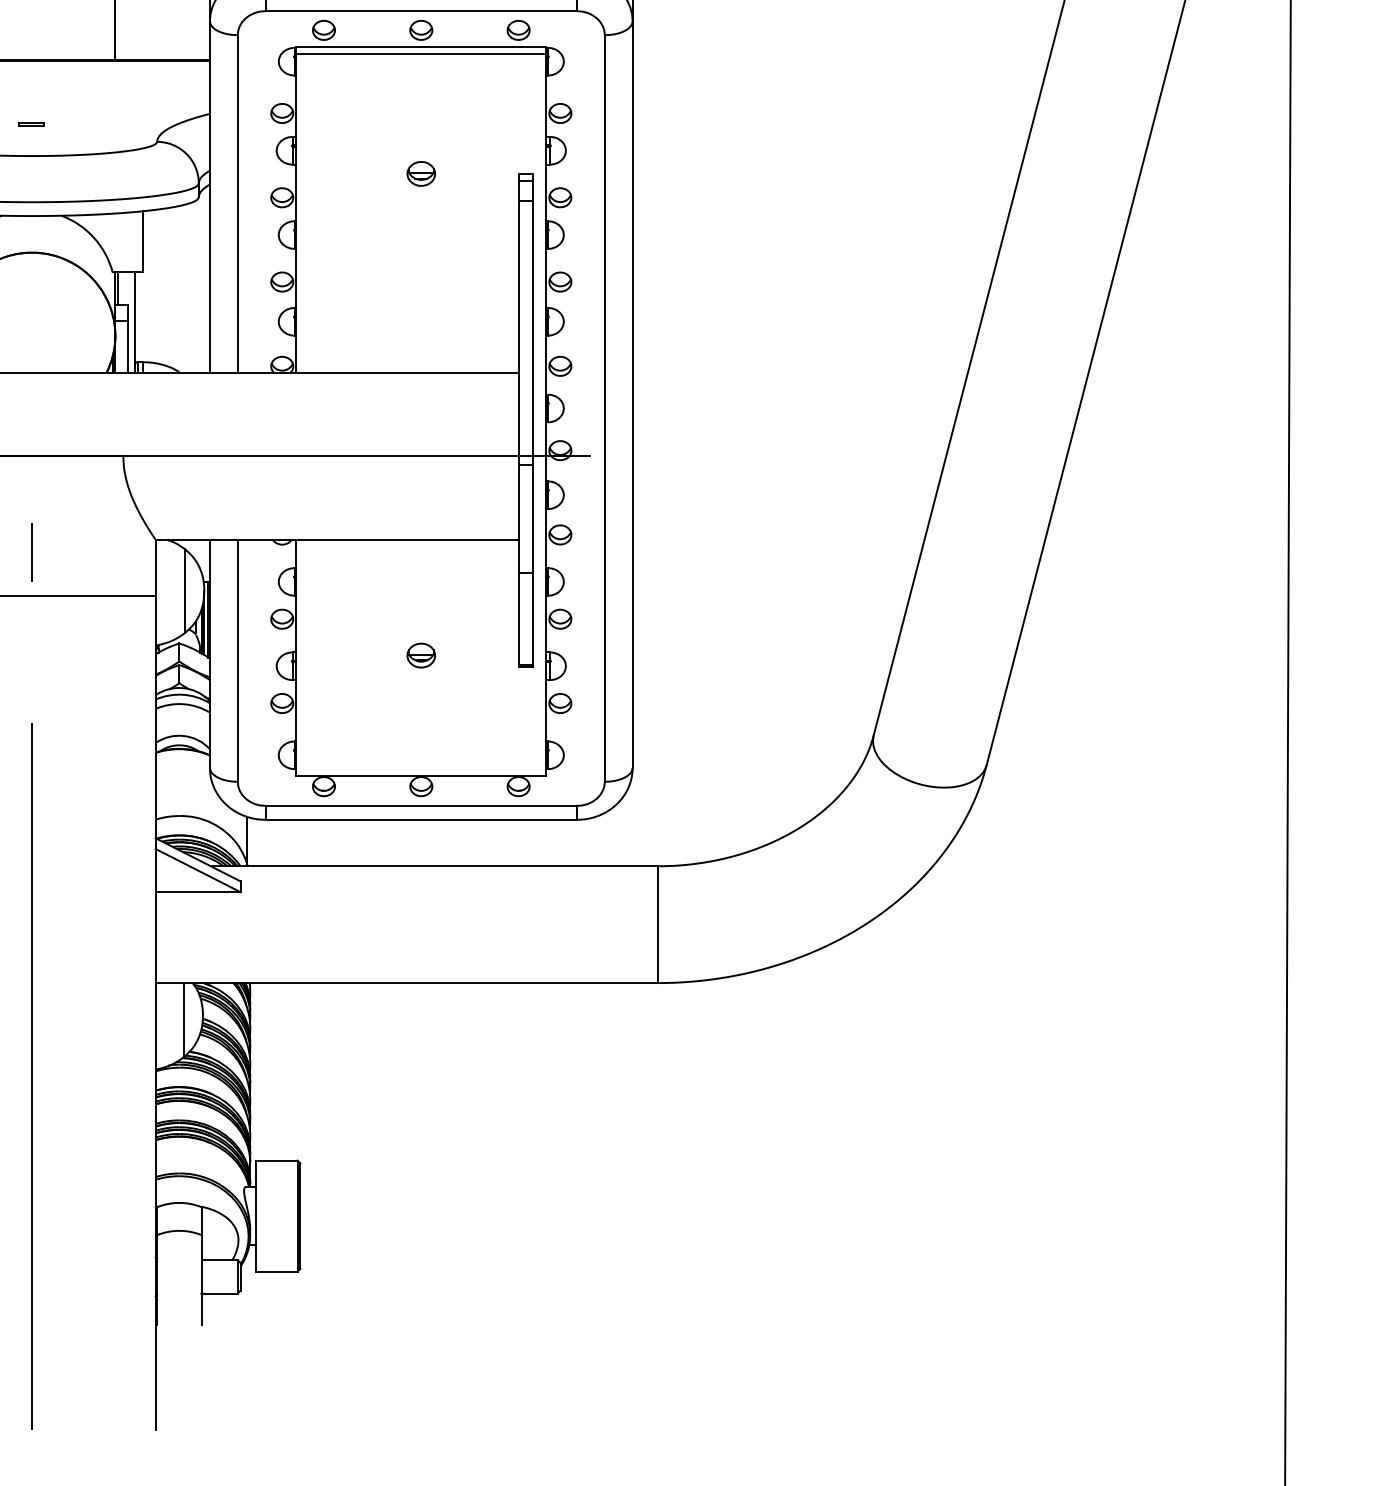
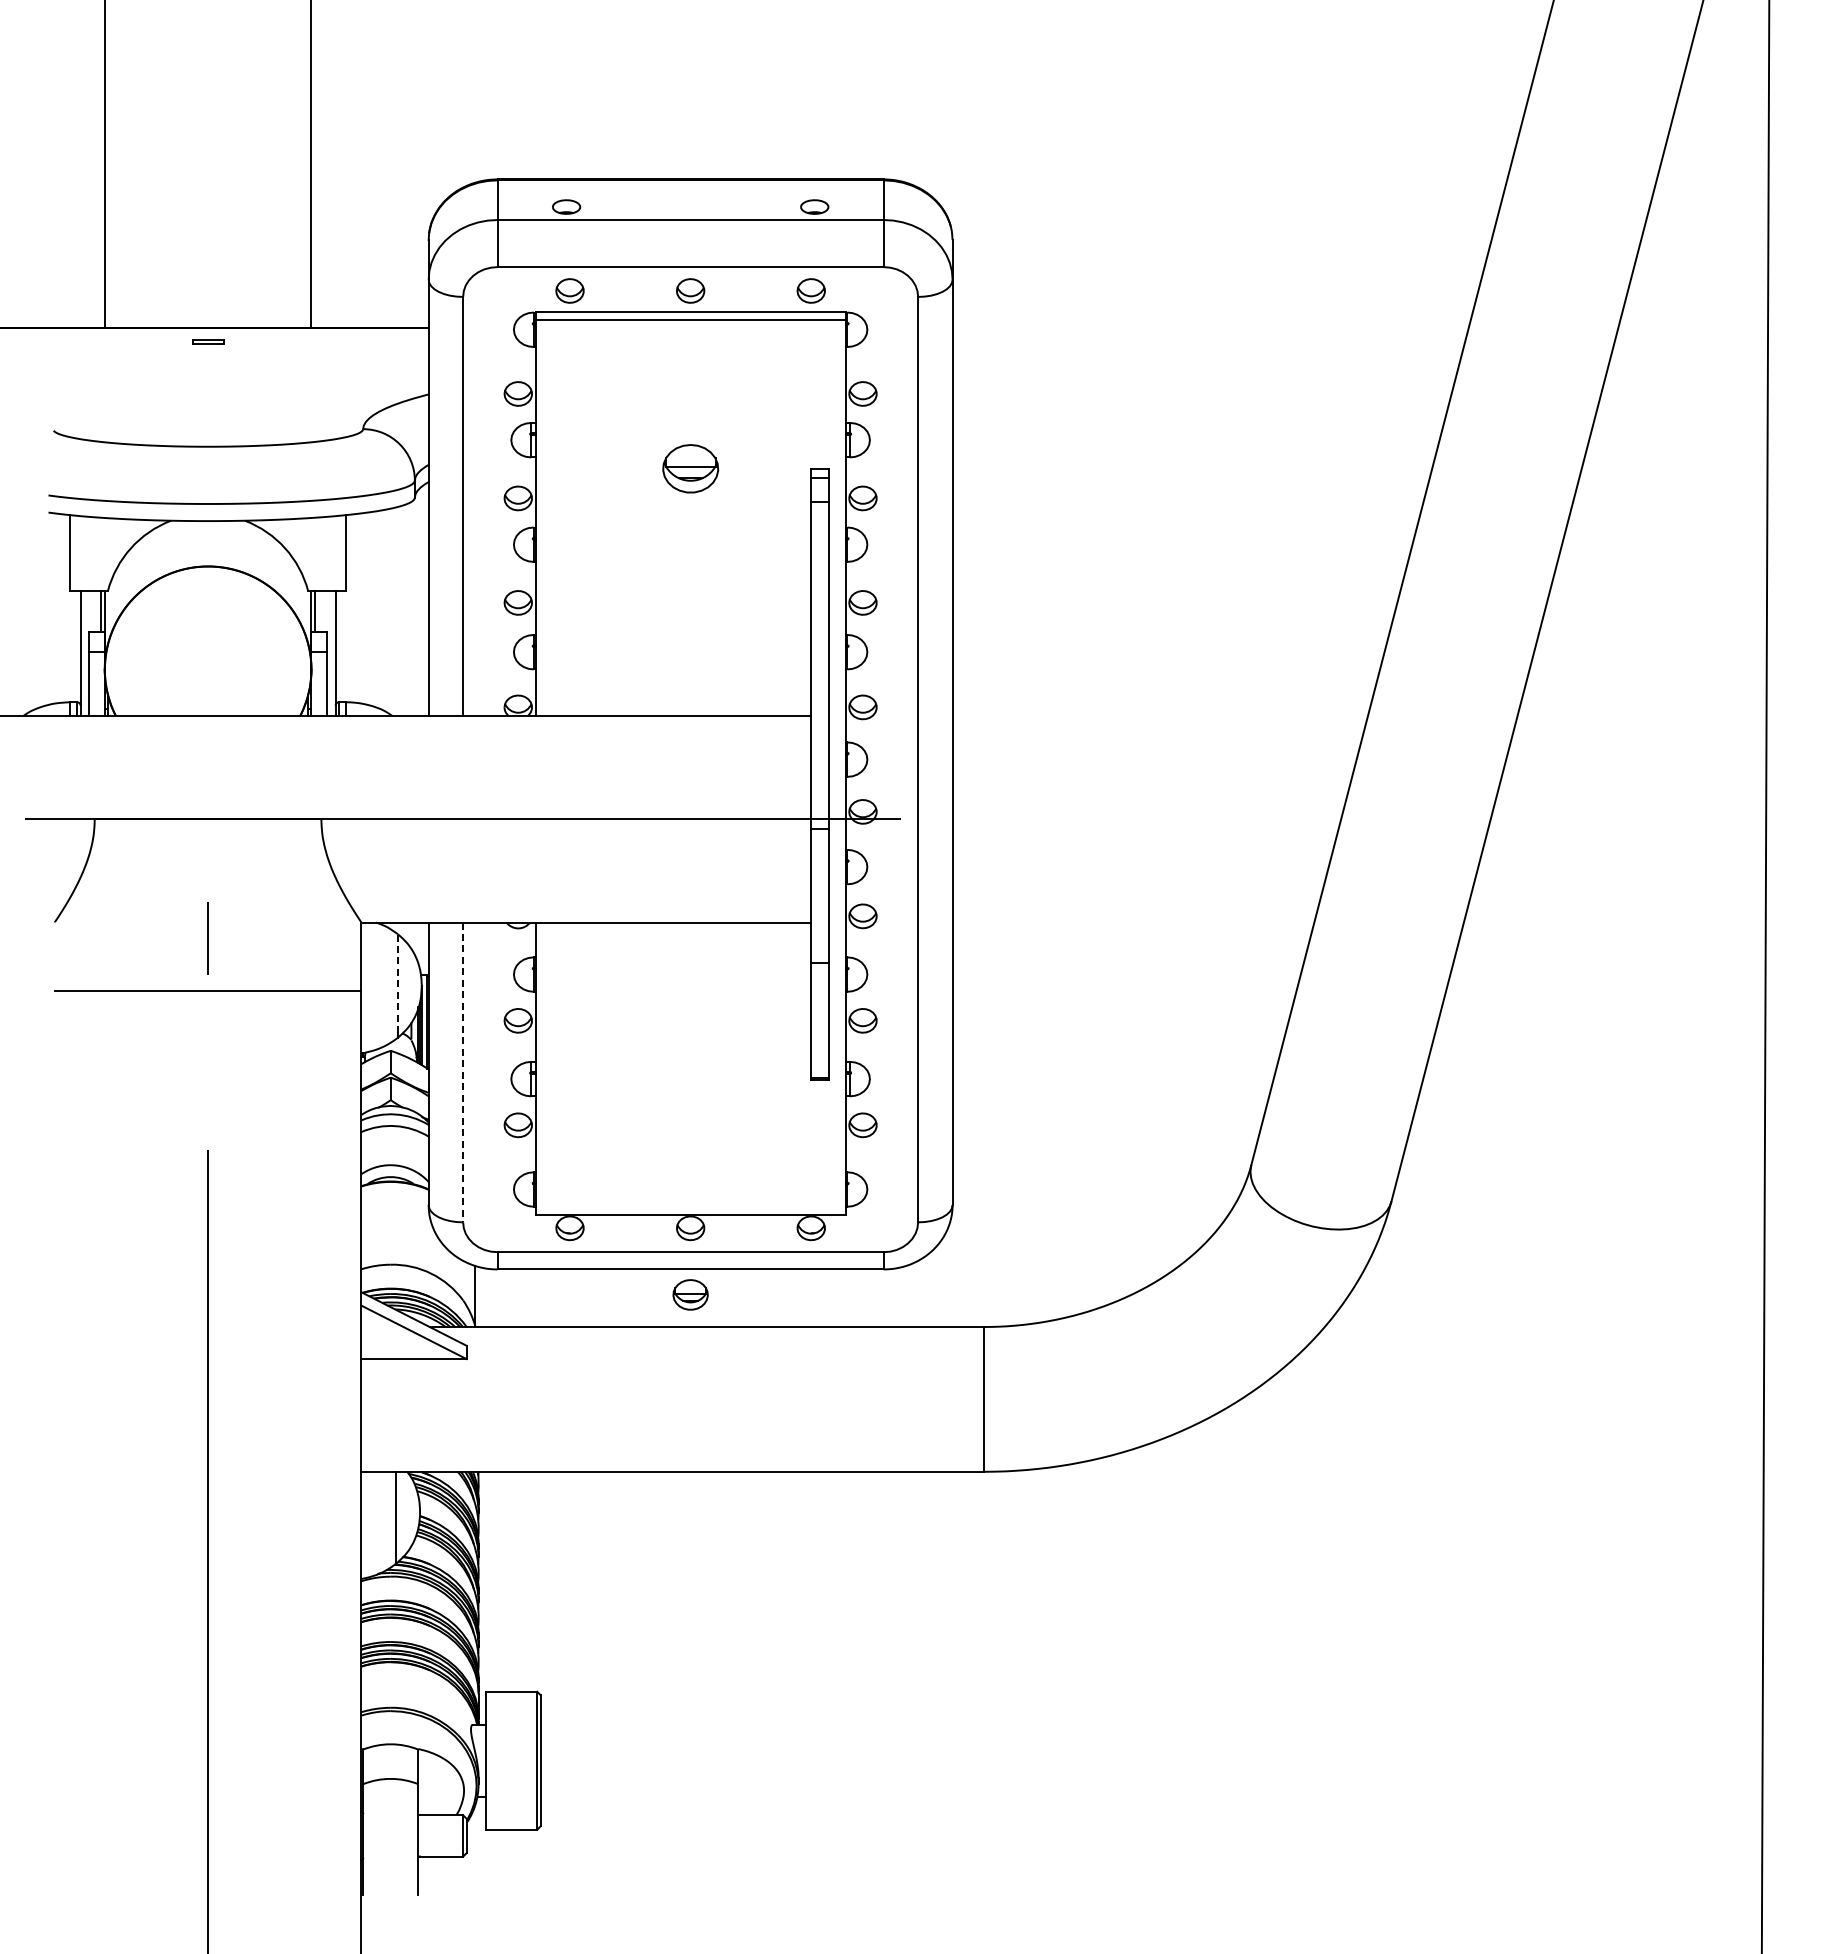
part: (32, 124) -> (208, 341), moved
part: (421, 173) -> (690, 468), size x1.6
line: (185, 589) -> (398, 983), solid -> dashed
part: (421, 655) -> (690, 1294), moved
line: (238, 660) -> (463, 1072), solid -> dashed

